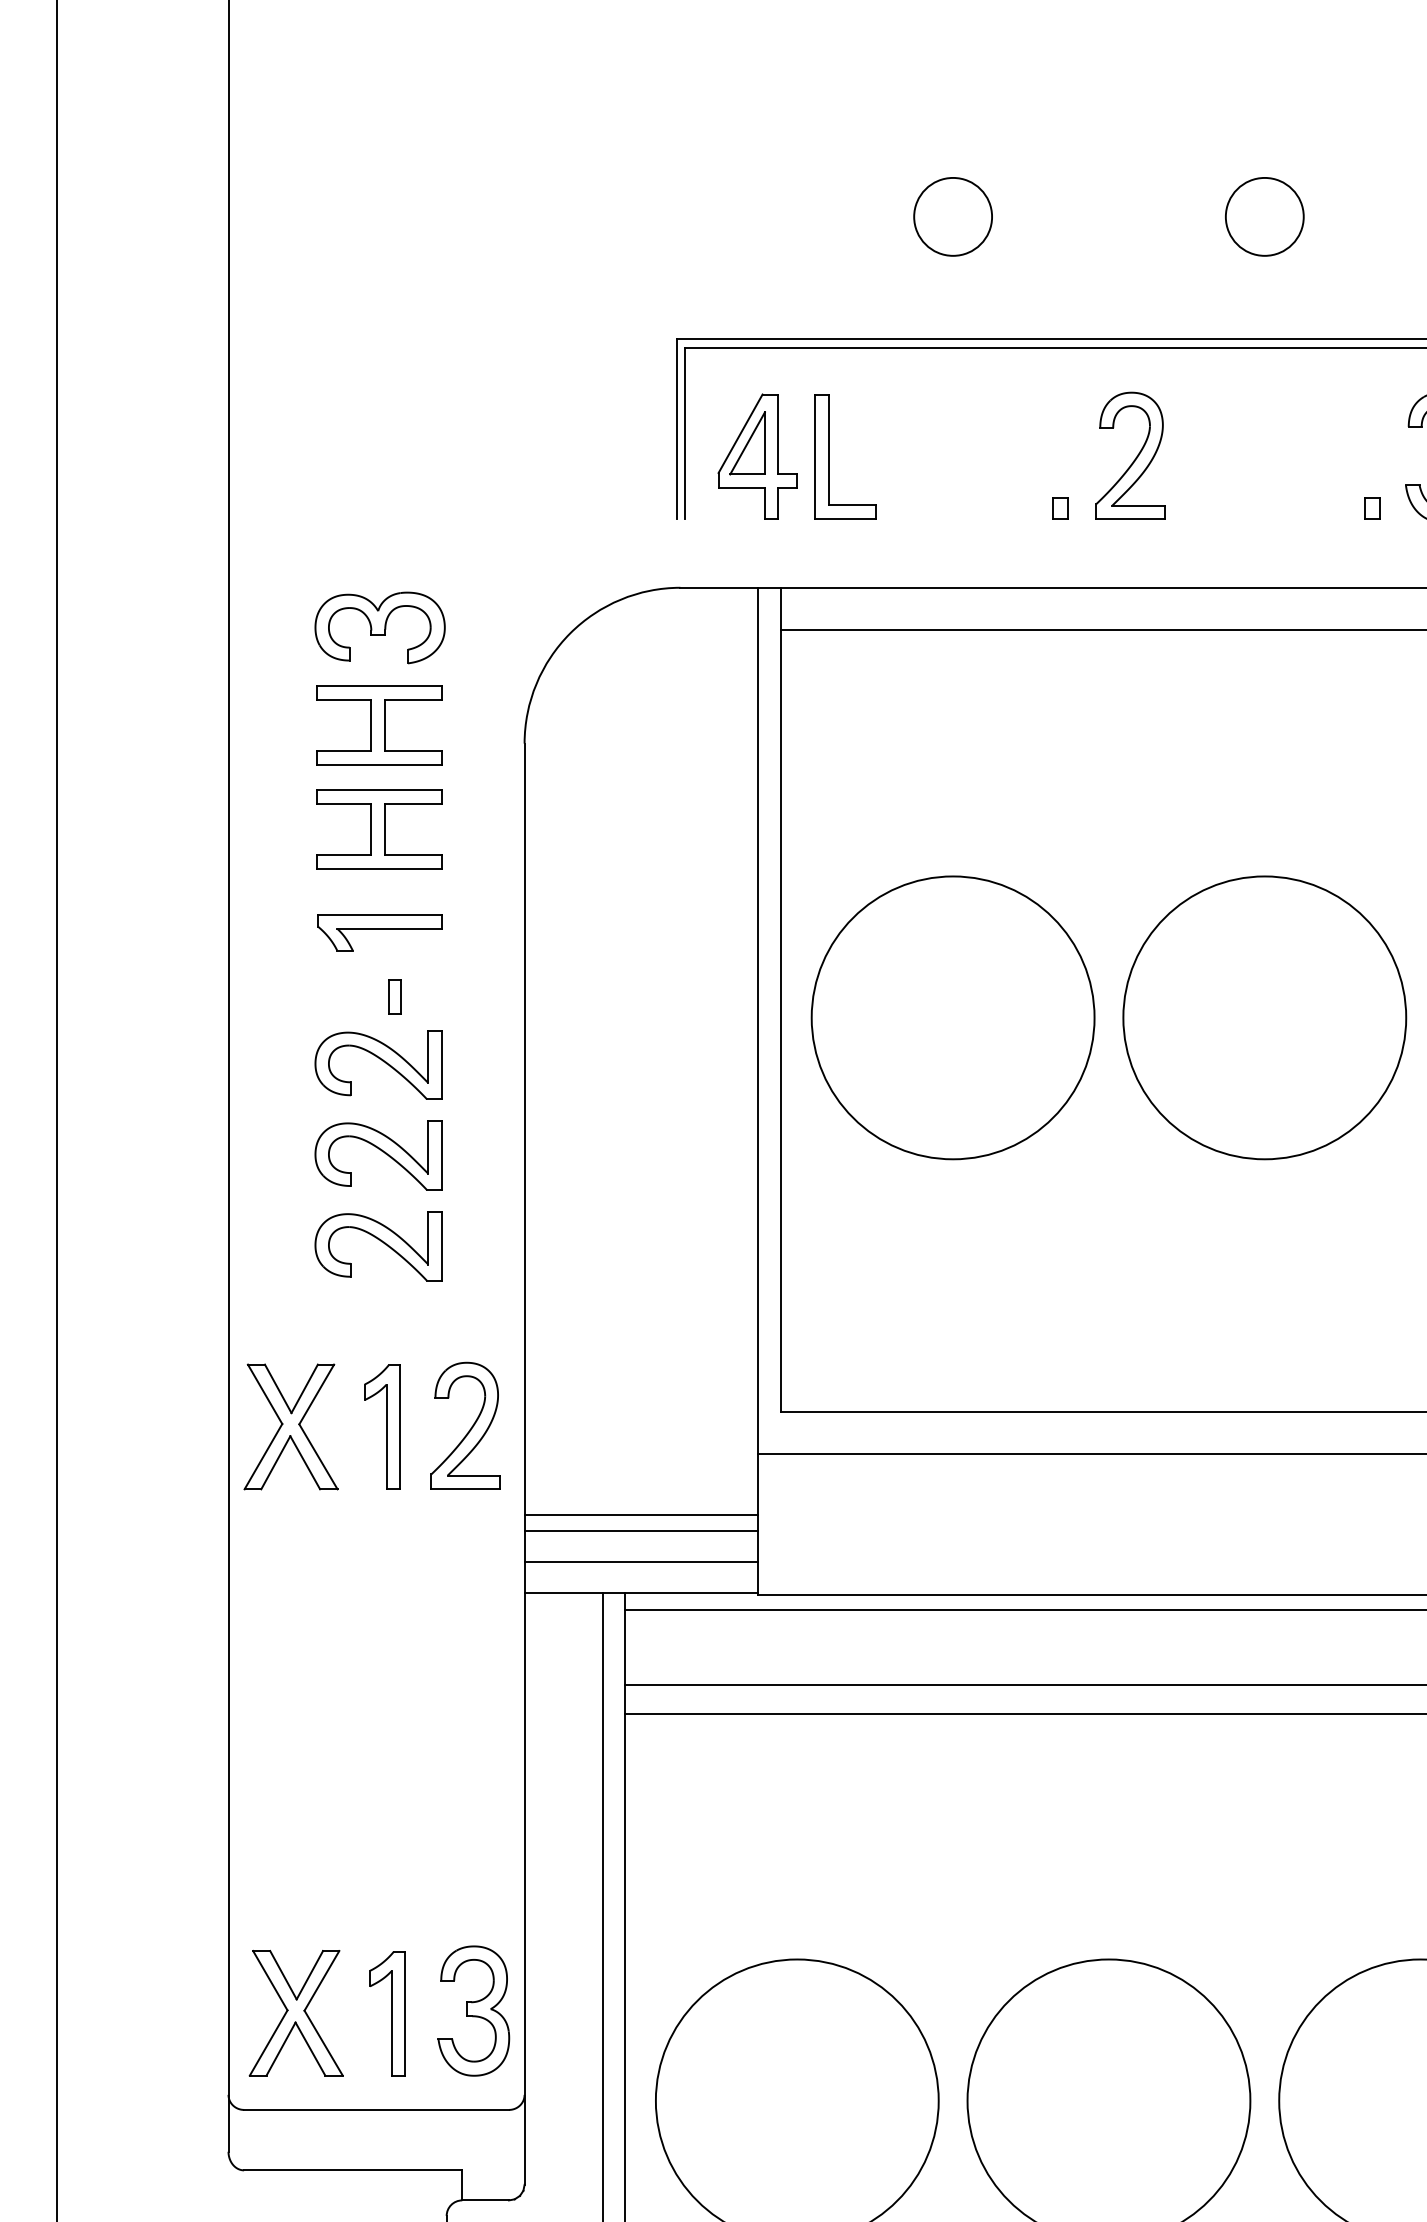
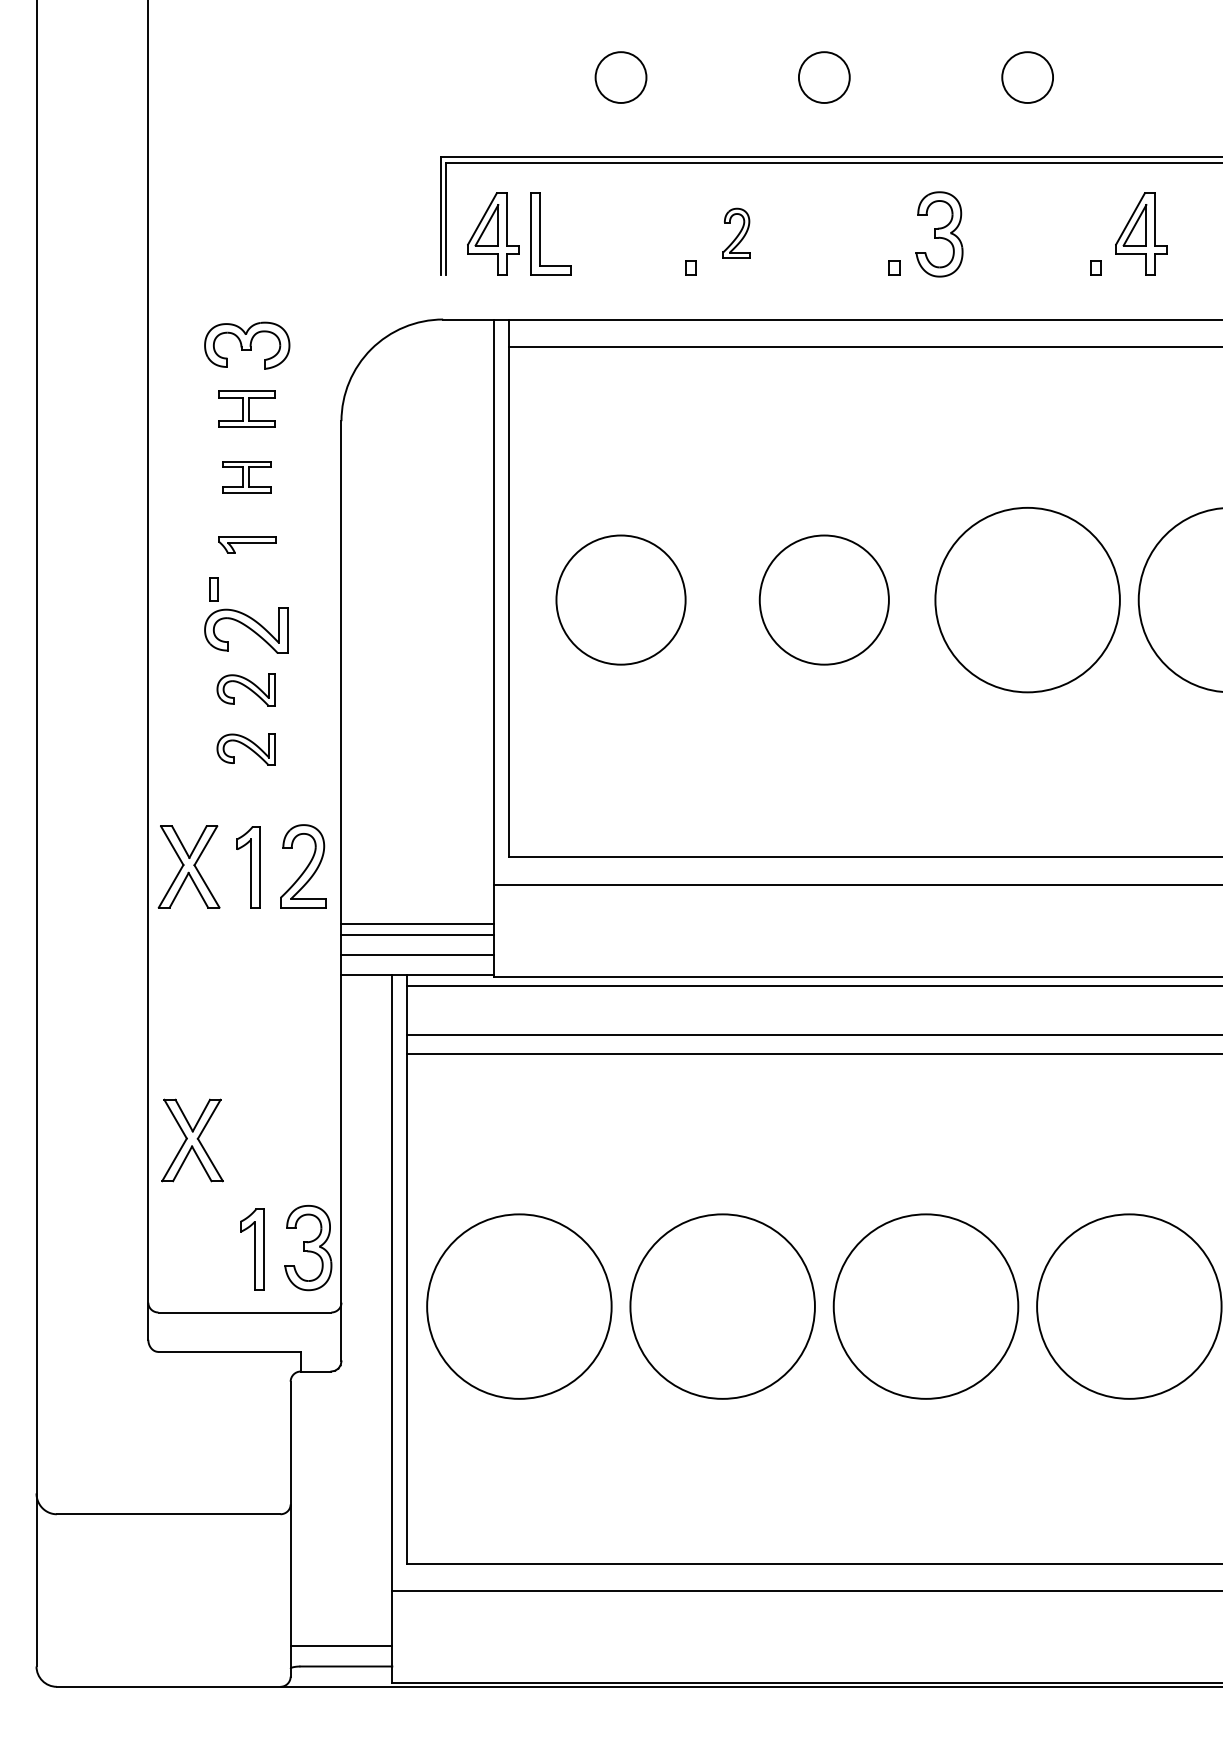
part: (1130, 455) -> (736, 233), size x0.6
part: (378, 725) -> (246, 409), size x0.7
part: (378, 829) -> (246, 477), size x0.6
part: (380, 932) -> (247, 544), size x0.7
part: (394, 997) -> (213, 589), moved
circle: (952, 1016) -> (620, 599), size x0.7
circle: (1265, 1016) -> (824, 599), size x0.7
part: (378, 1154) -> (246, 689), size x0.7
part: (378, 1246) -> (246, 749), size x0.7
part: (296, 2013) -> (192, 1140), moved

